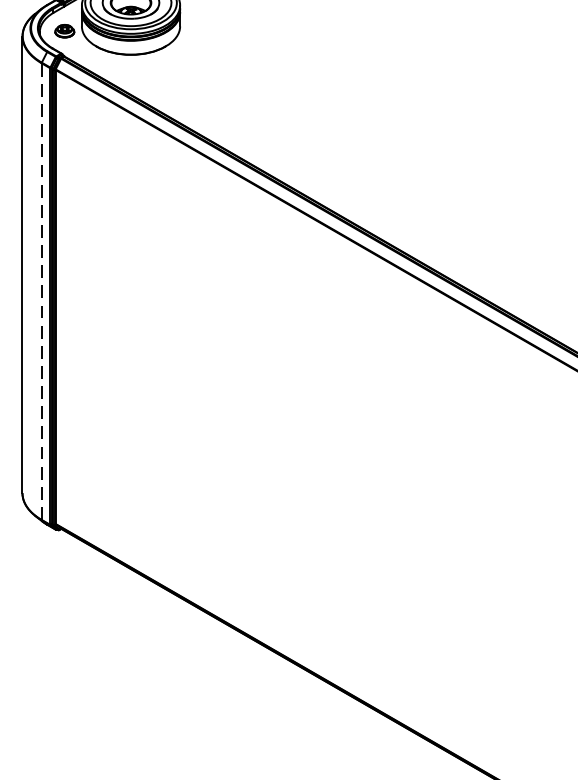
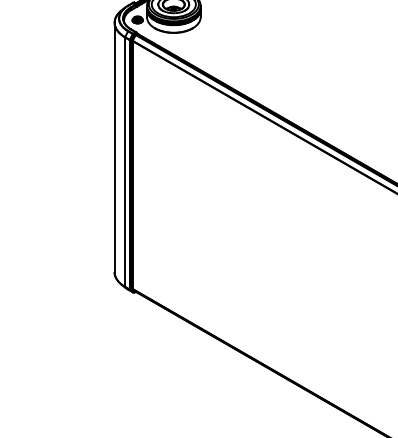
line: (42, 292) -> (125, 162), dashed -> solid

